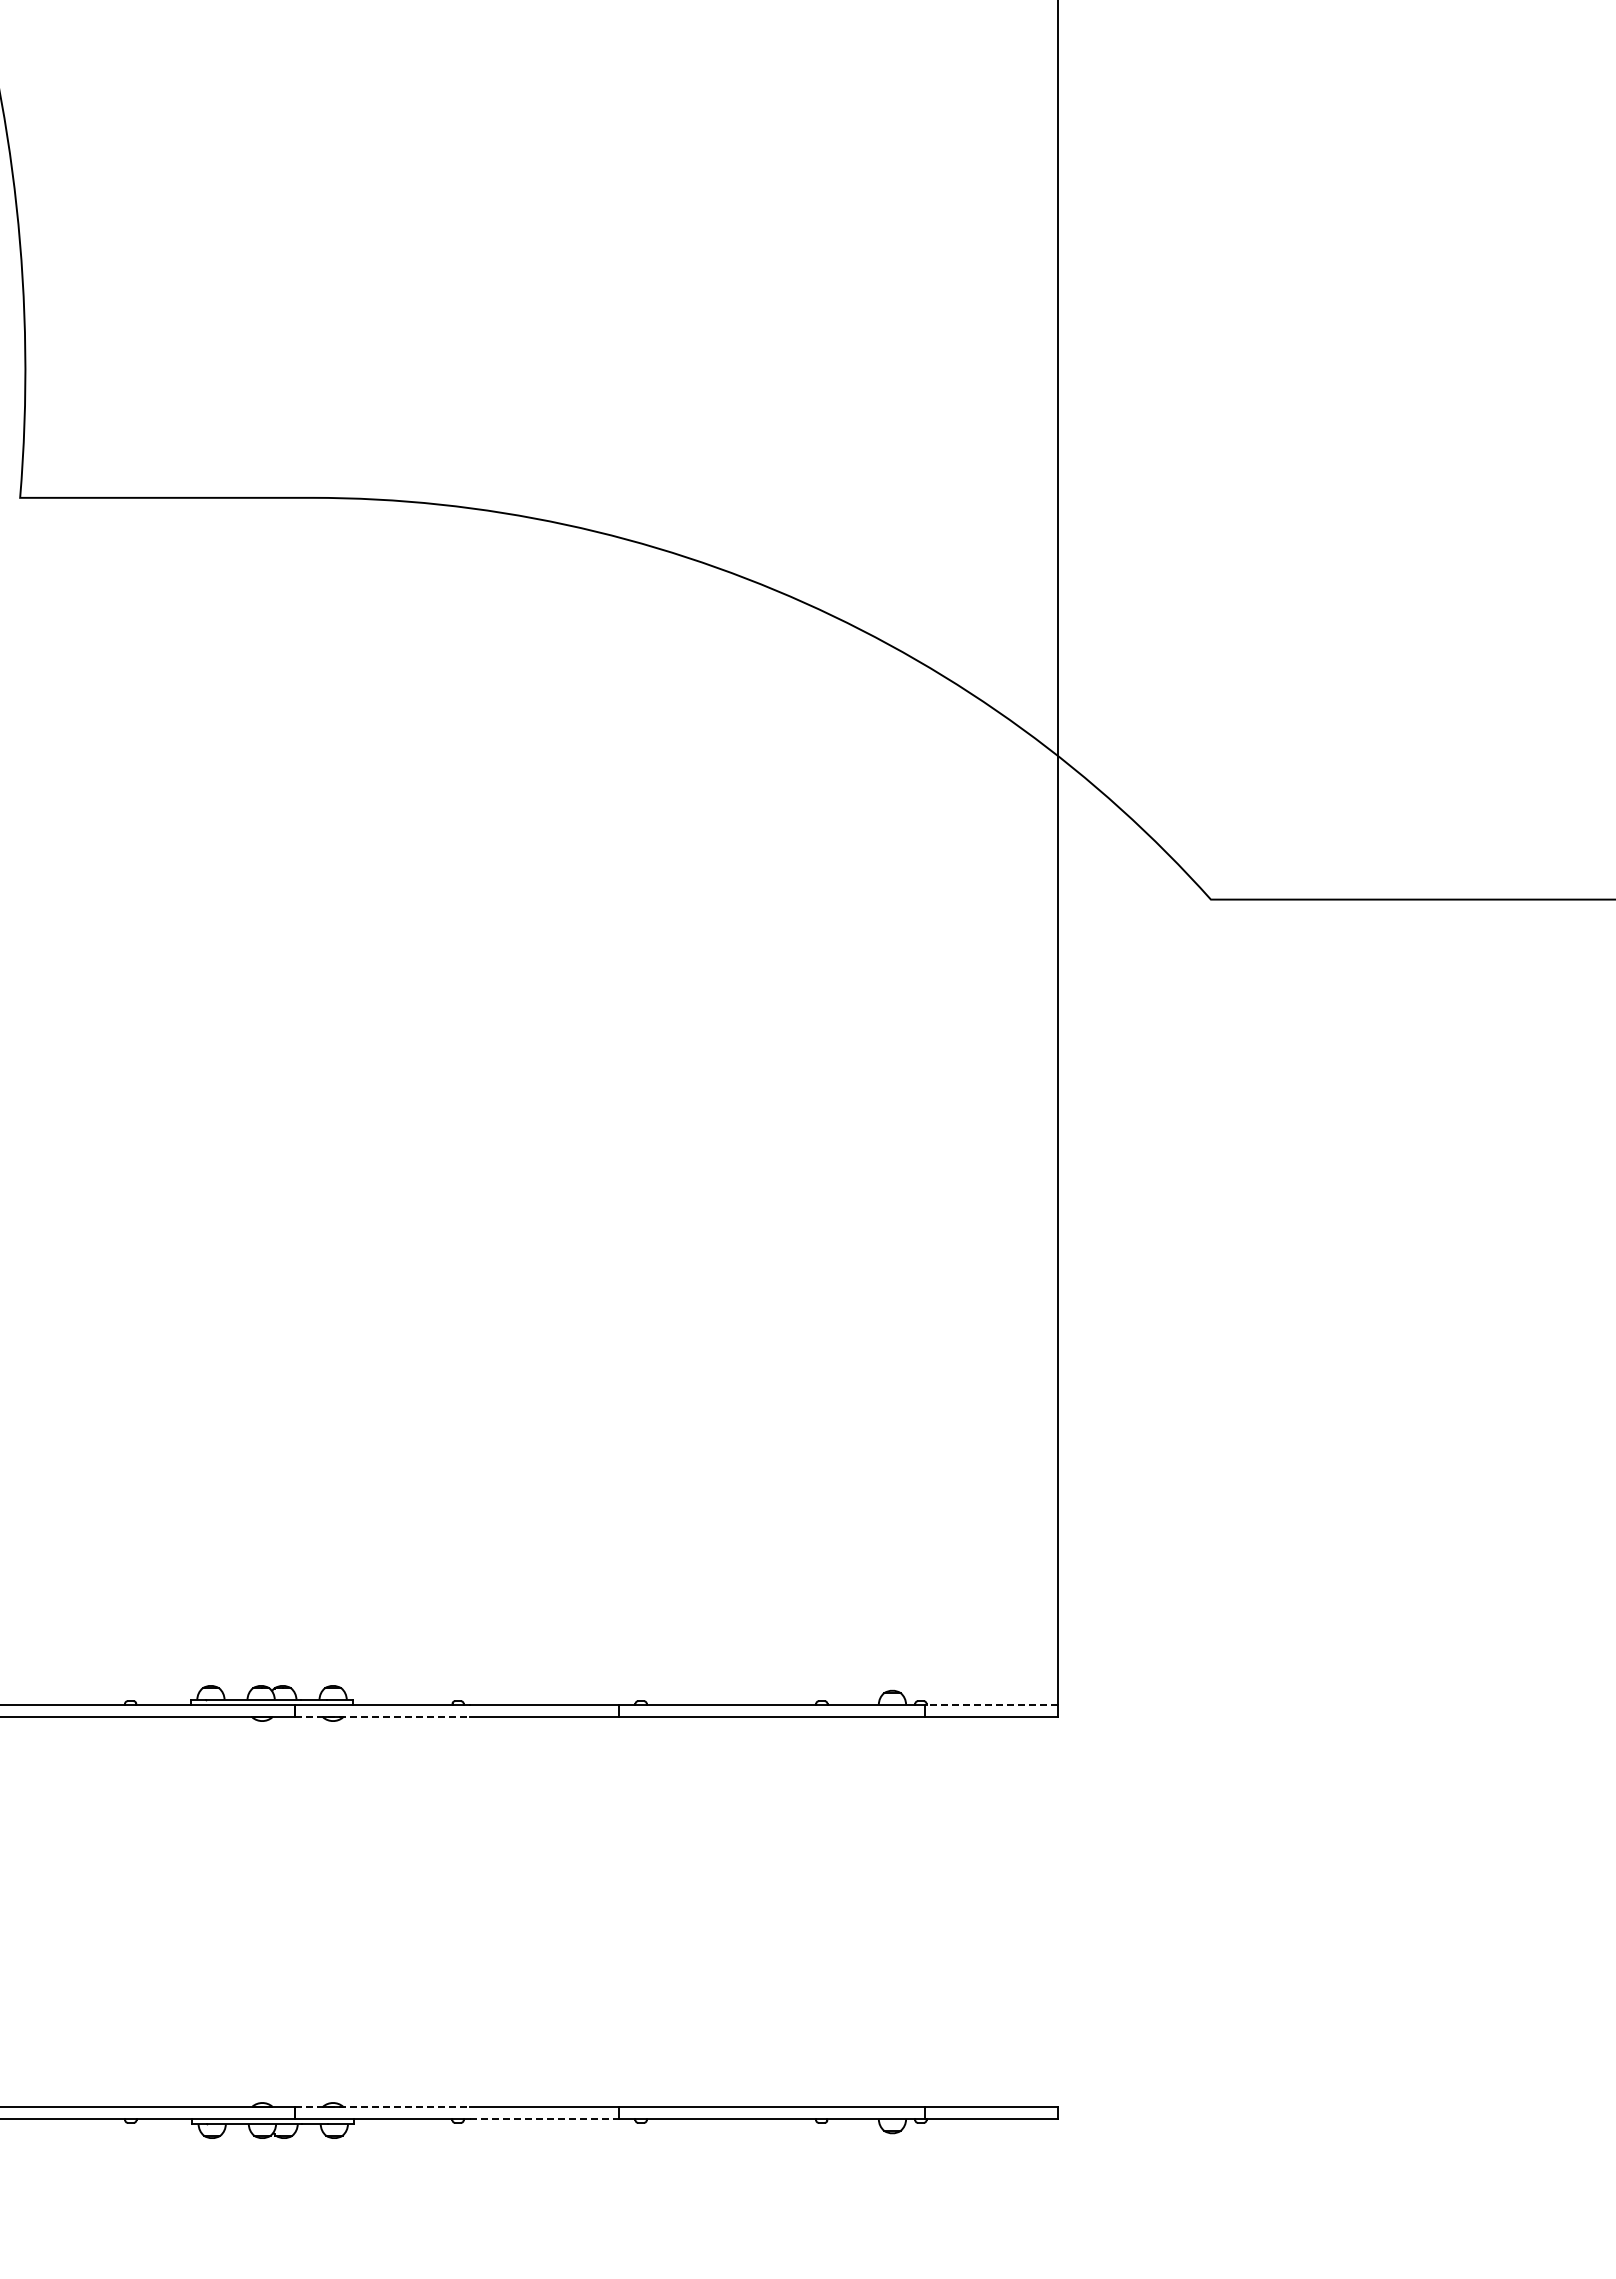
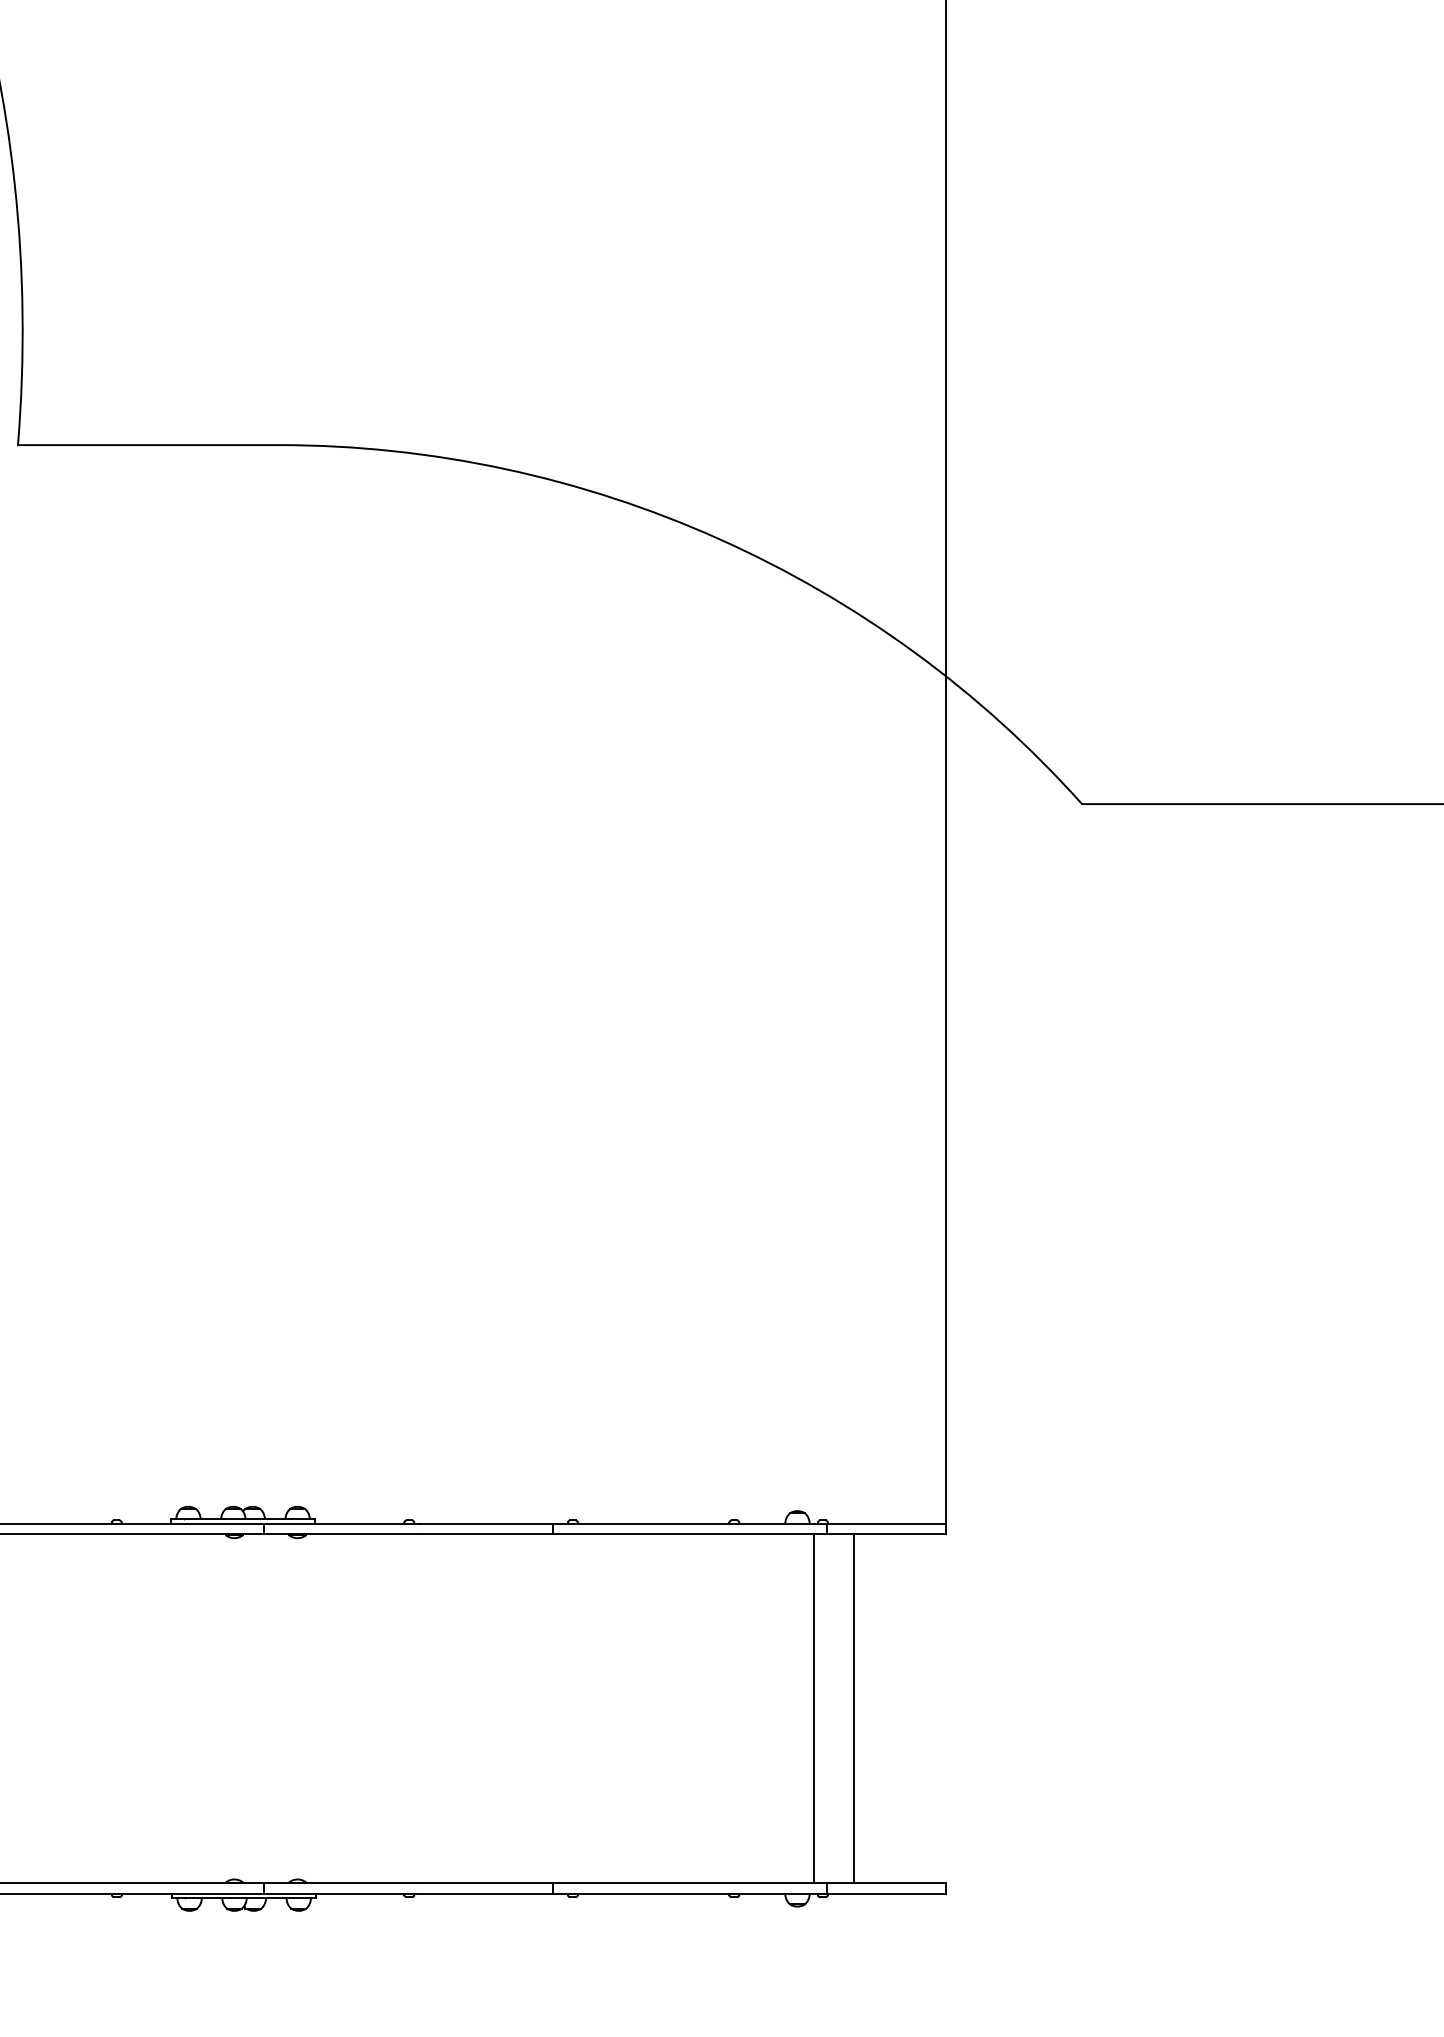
line: (991, 1704) -> (885, 1523), dashed -> solid
line: (383, 1716) -> (342, 1534), dashed -> solid
line: (911, 1911) -> (814, 1708), added
line: (955, 1911) -> (853, 1708), added
line: (383, 2107) -> (342, 1883), dashed -> solid
line: (544, 2119) -> (486, 1894), dashed -> solid

